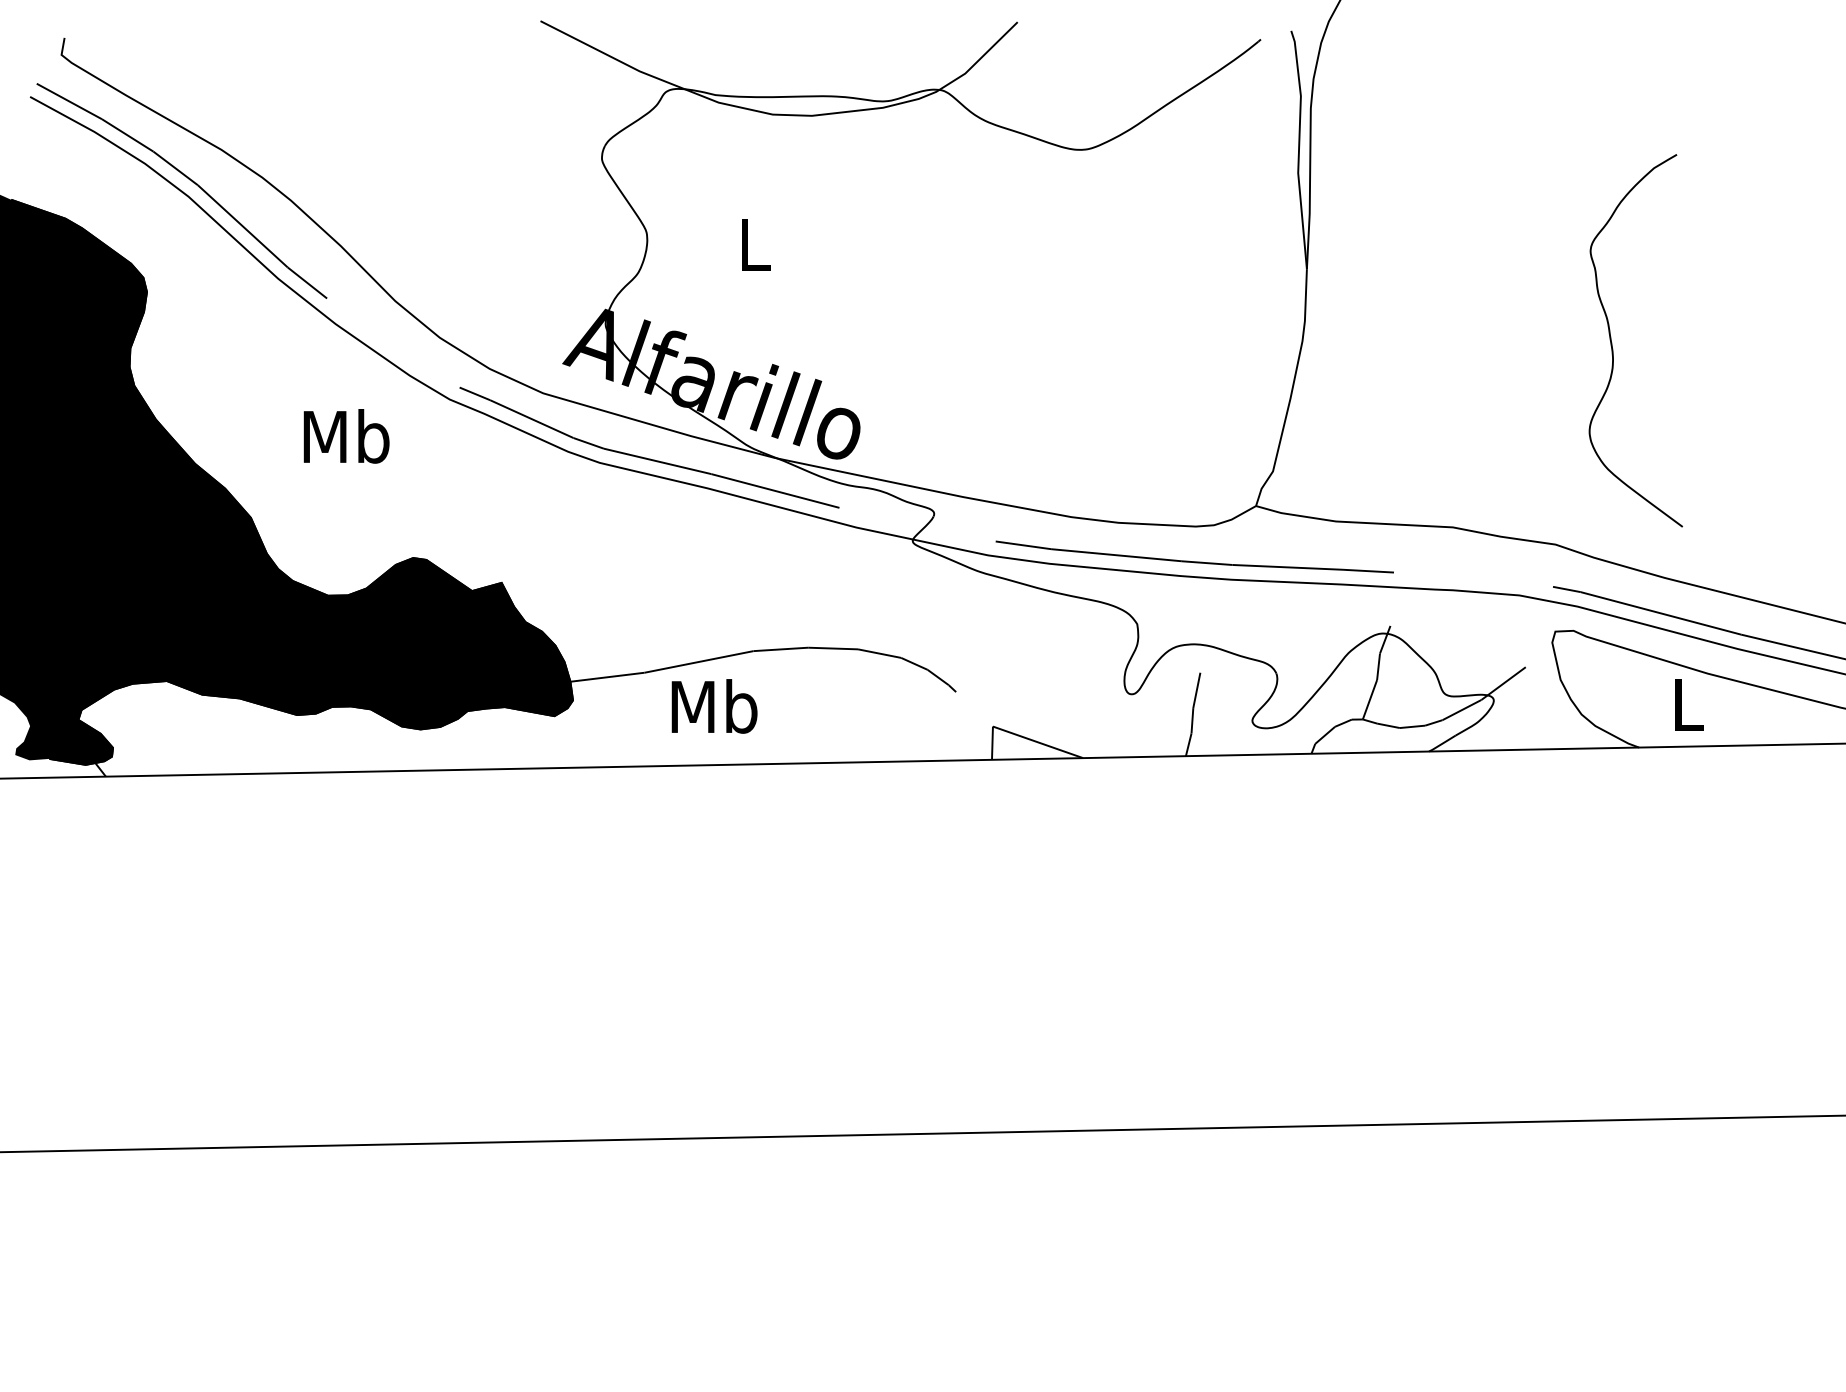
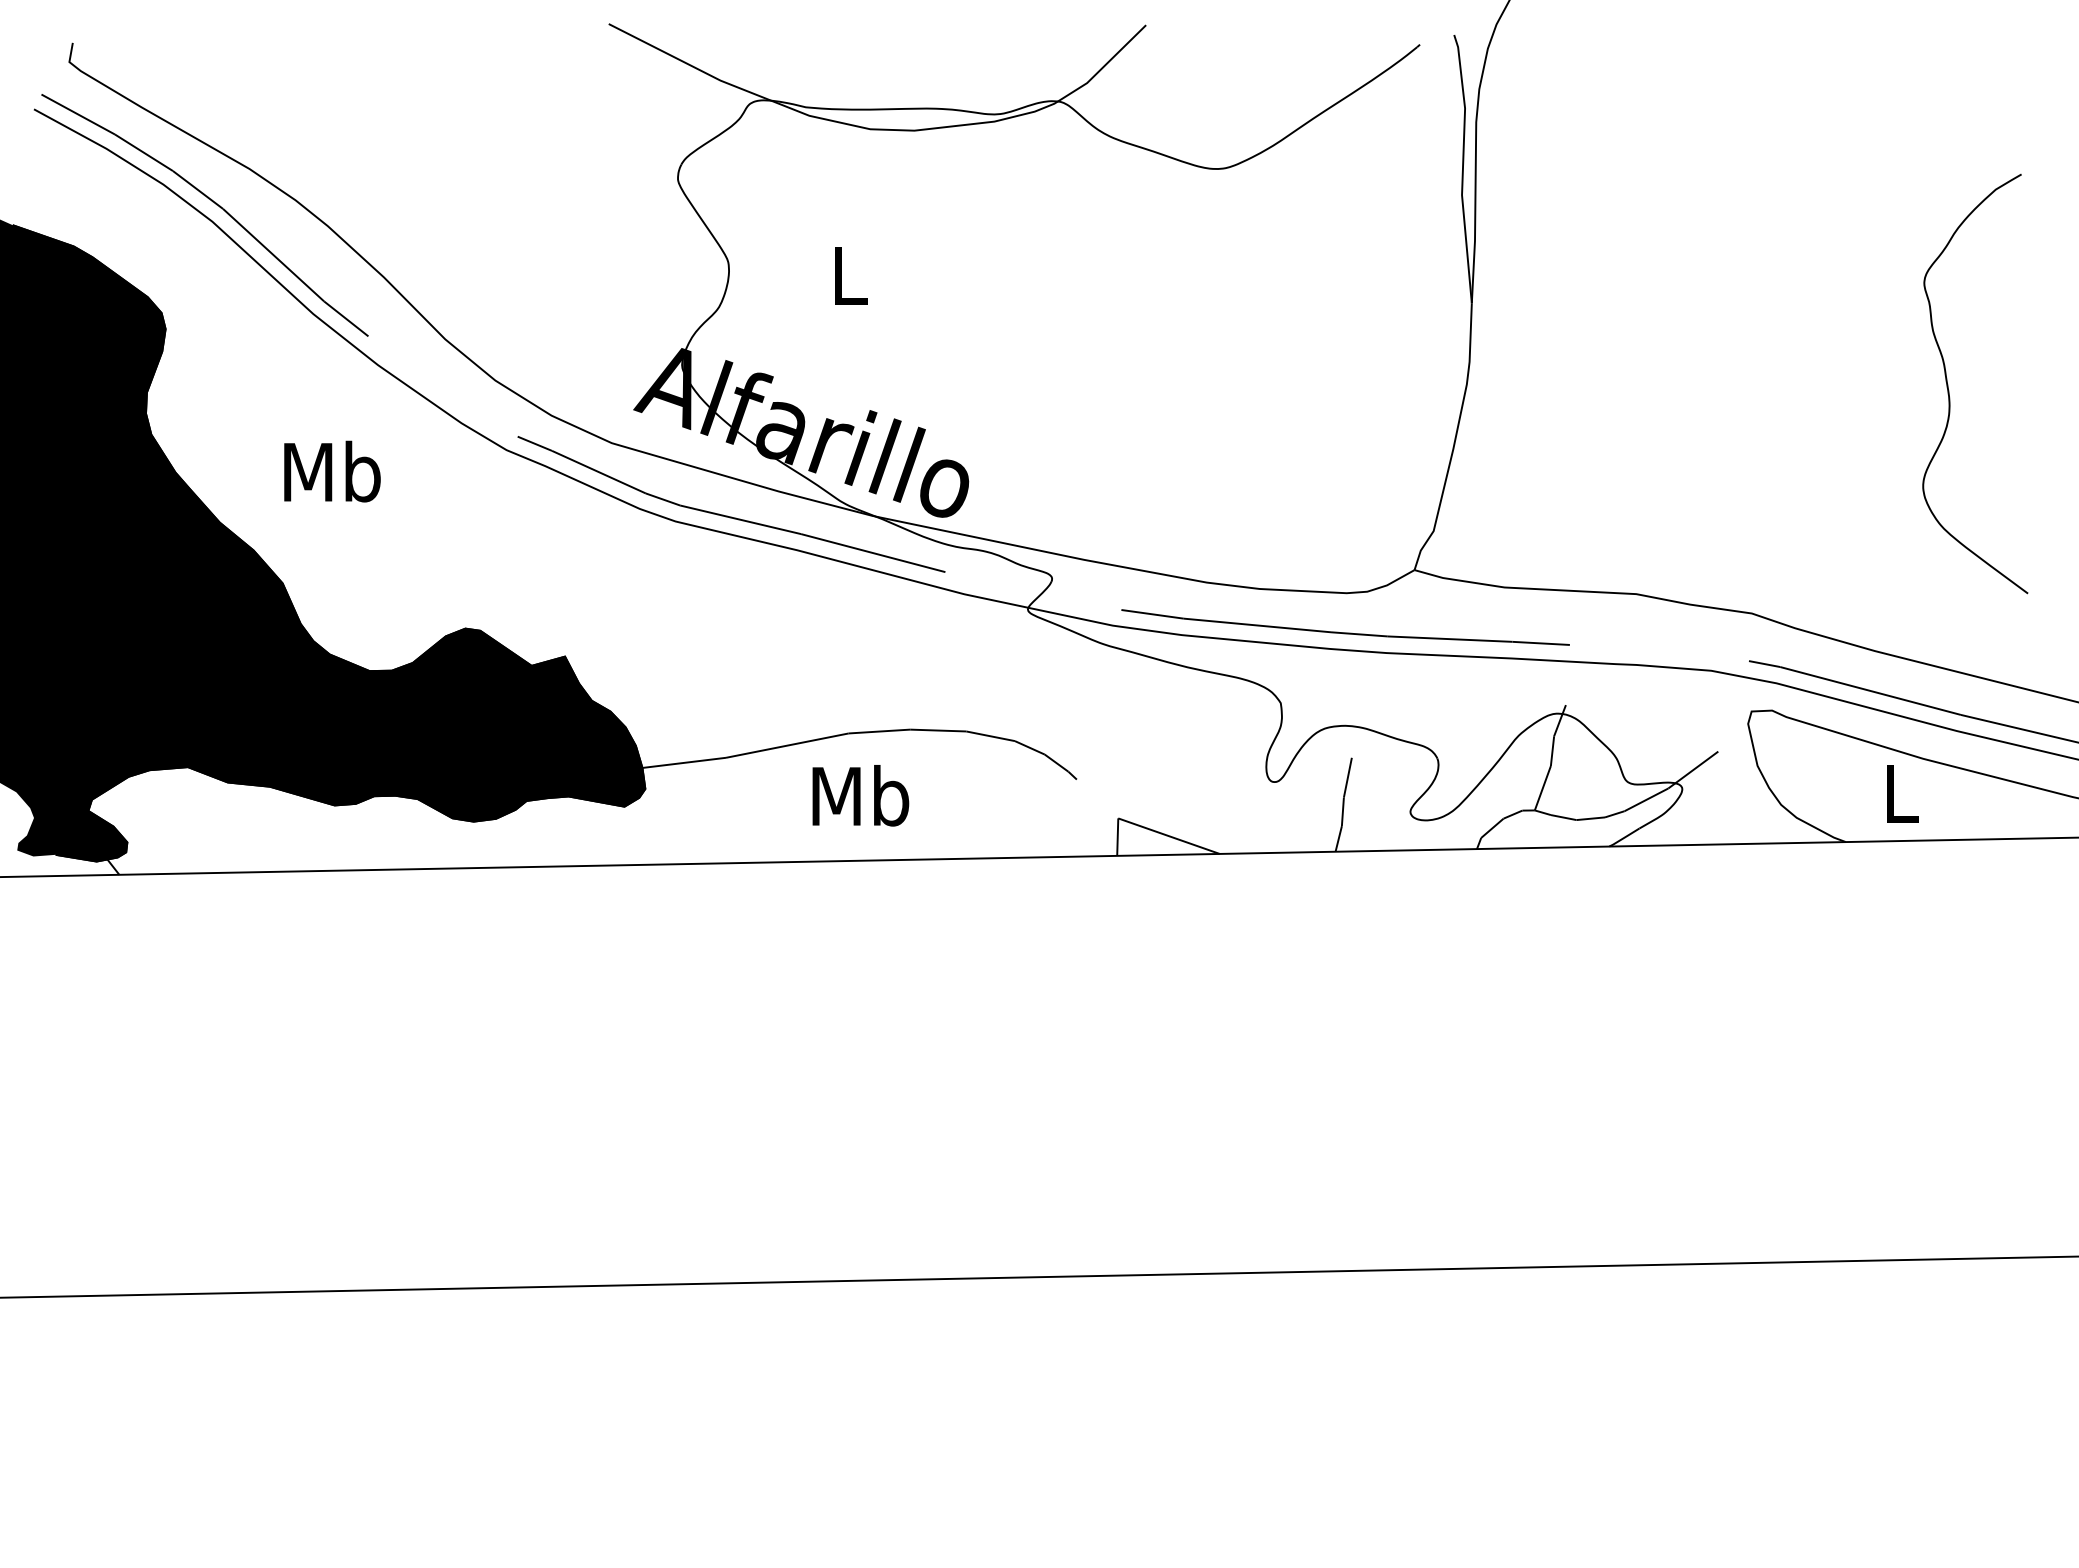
curve: (1612, 346) -> (1949, 390), moved
text: (346, 436) -> (332, 471), moved
text: (714, 706) -> (860, 795), moved

